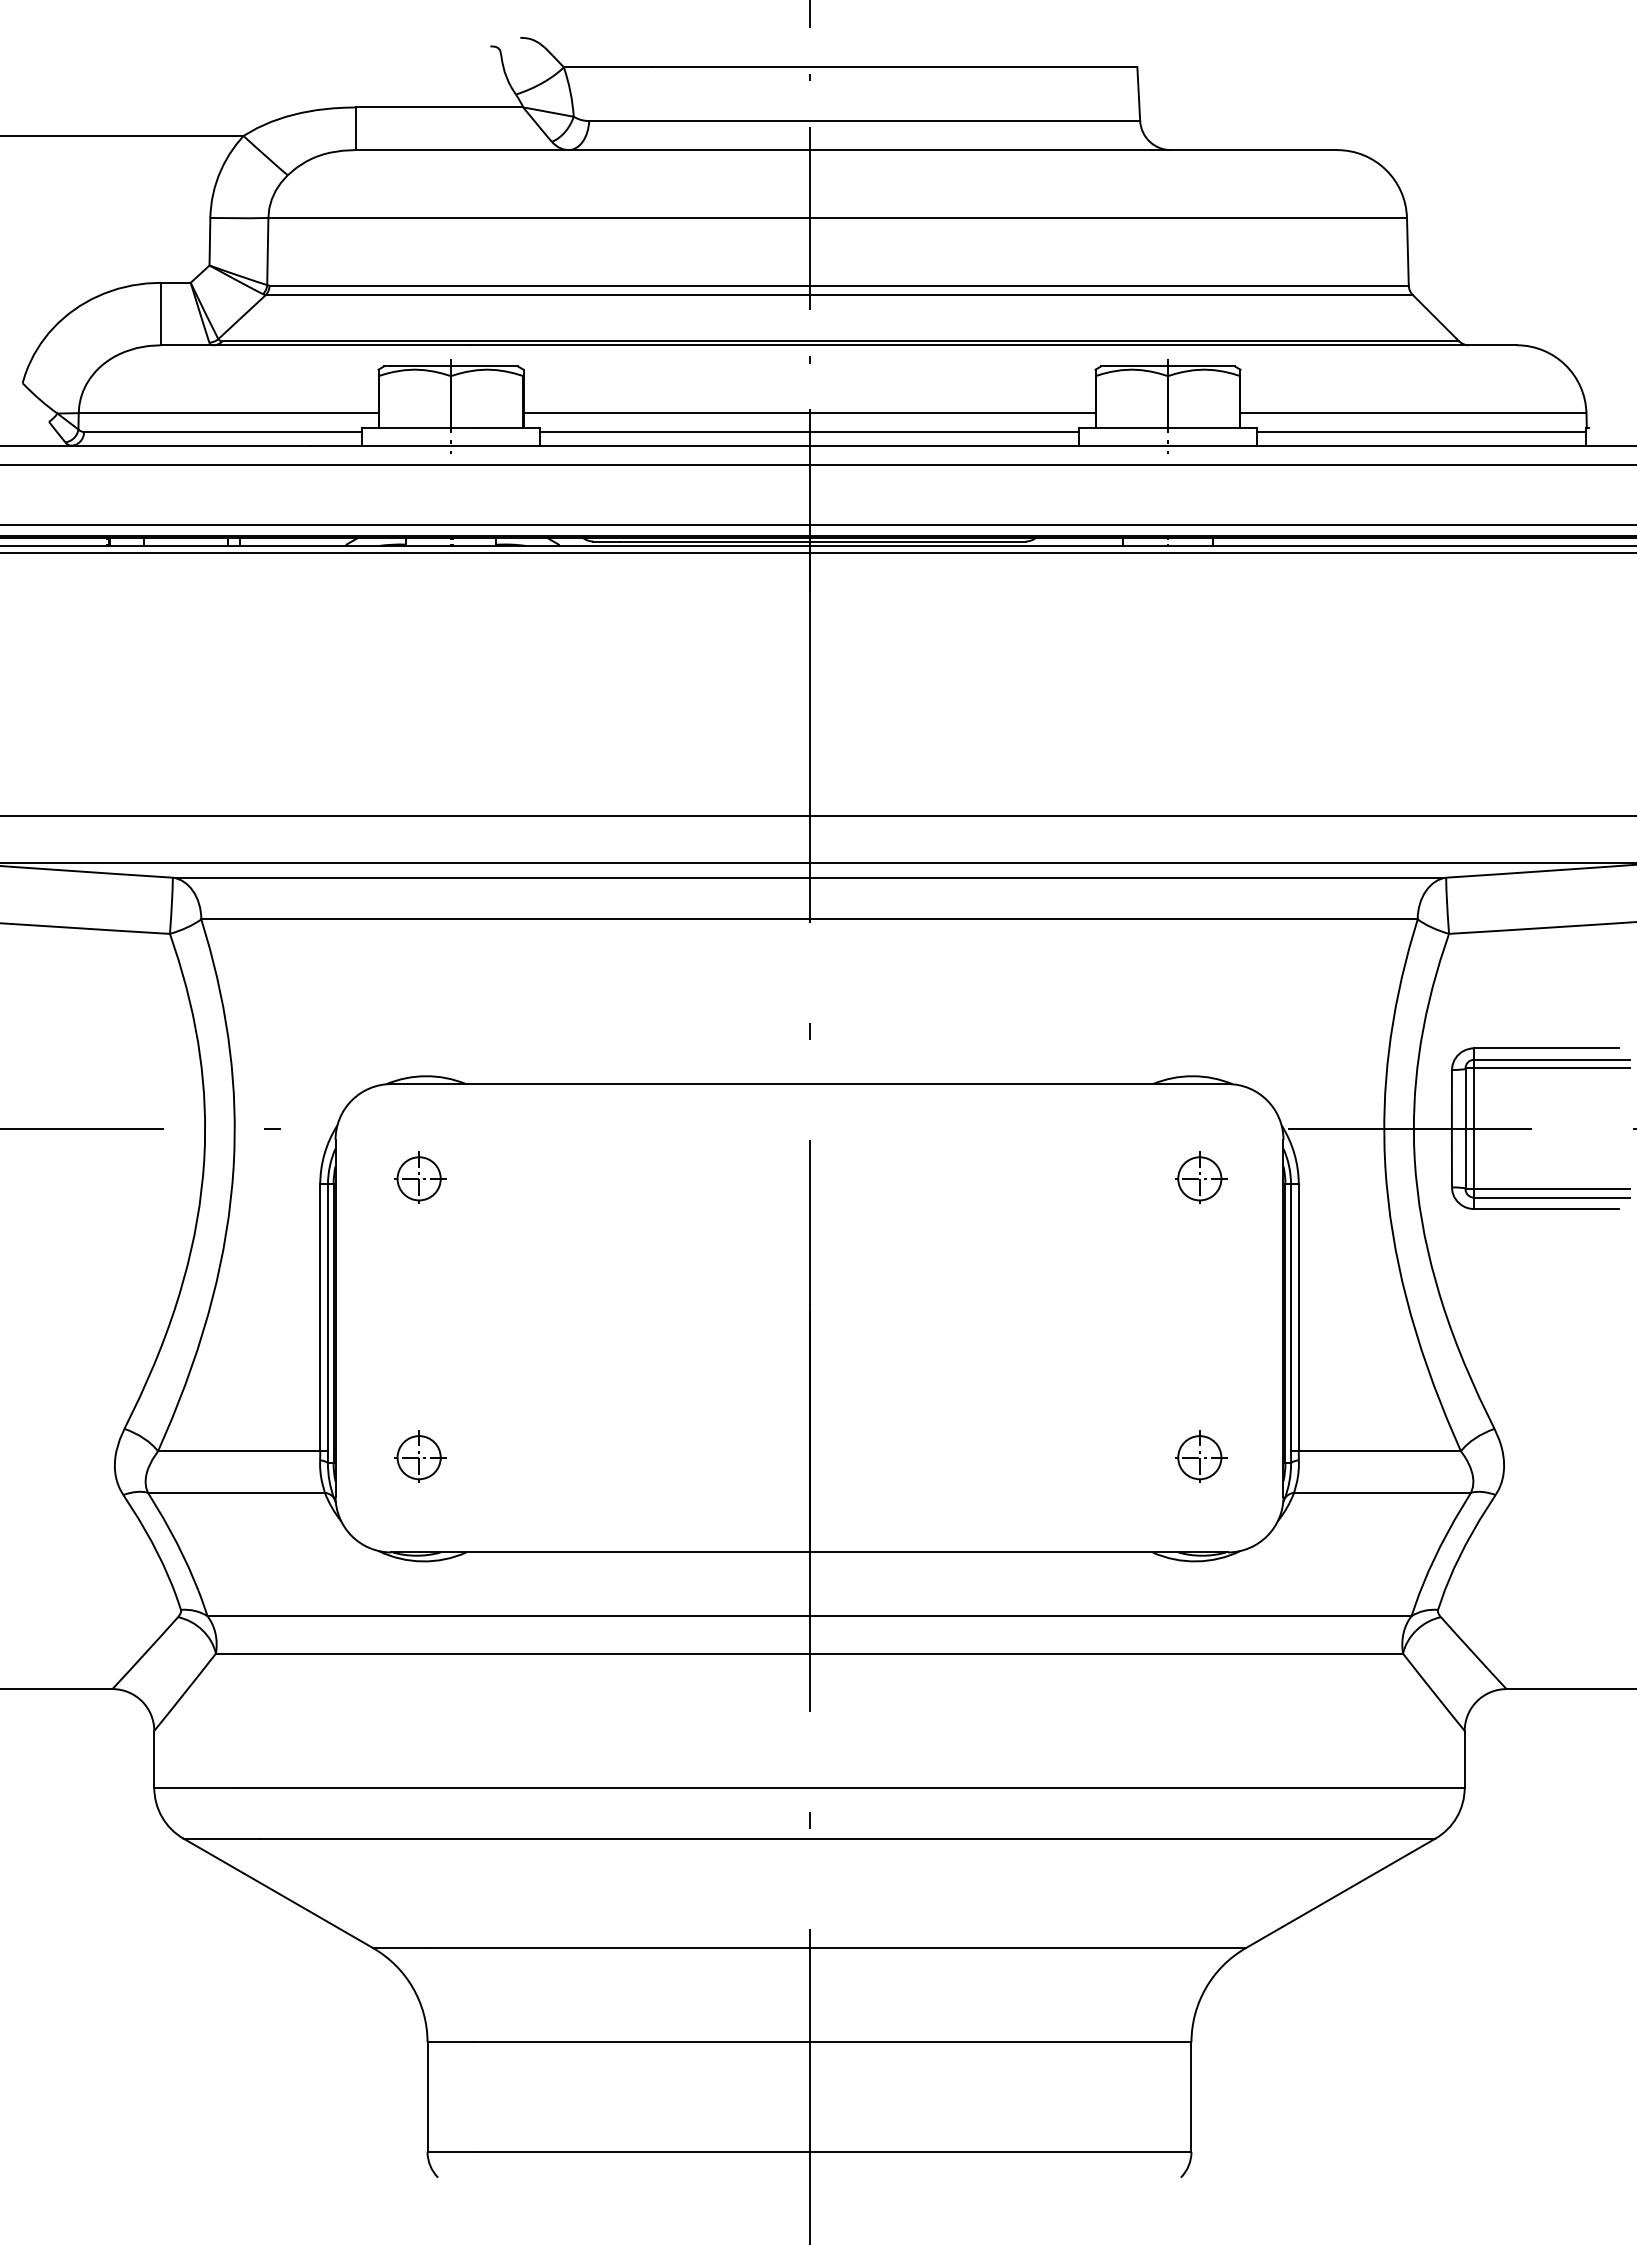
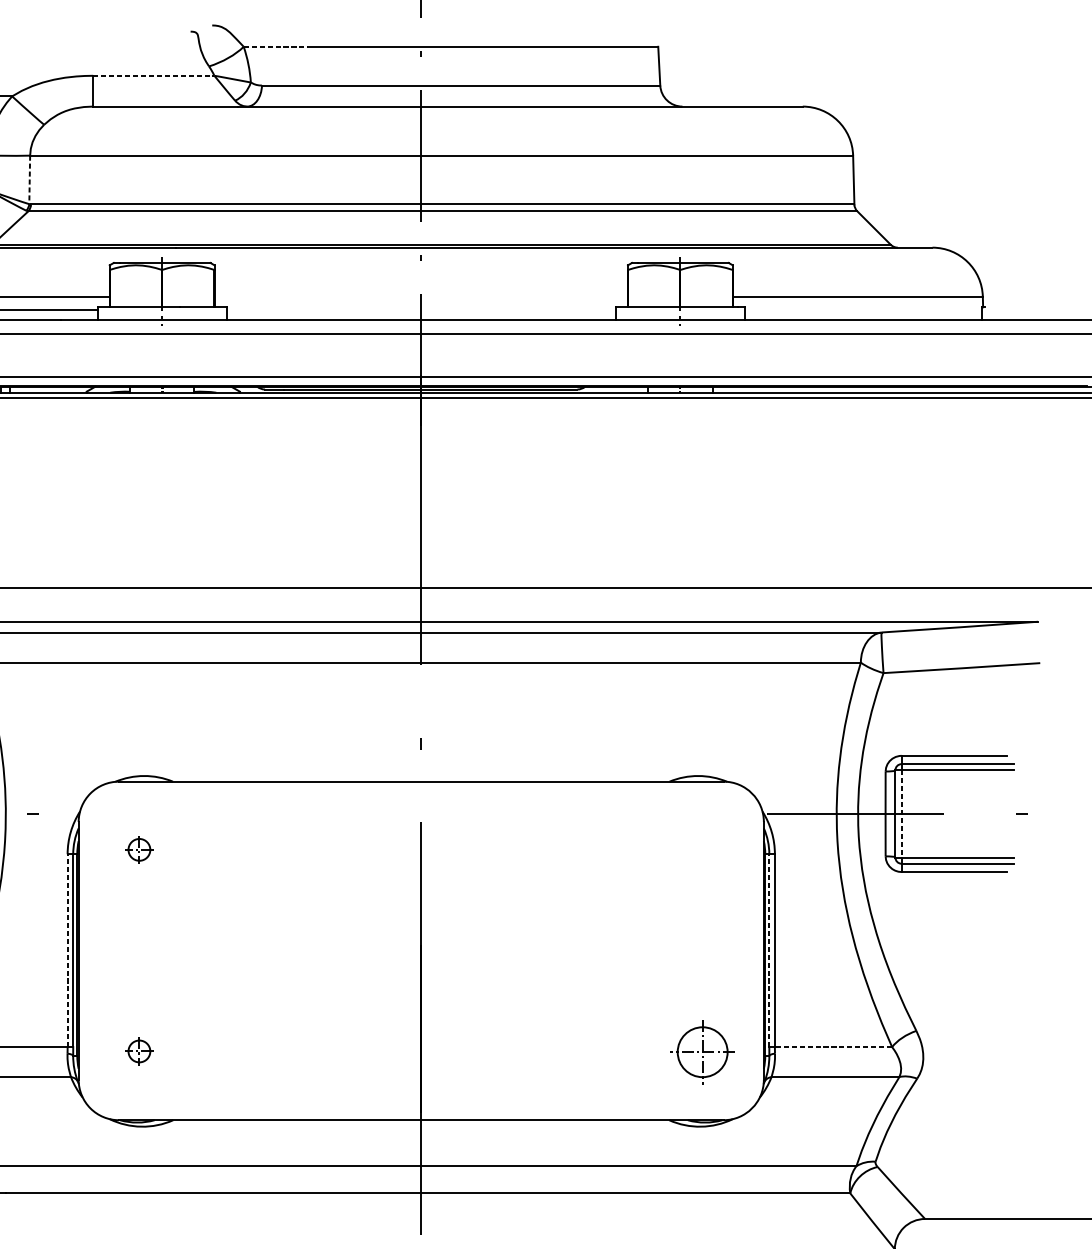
line: (608, 67) -> (275, 46), solid -> dashed
line: (439, 107) -> (153, 75), solid -> dashed
line: (267, 251) -> (29, 179), solid -> dashed
line: (809, 413) -> (421, 296), removed
line: (809, 432) -> (421, 310), removed
line: (1421, 432) -> (863, 310), removed
line: (1473, 1128) -> (901, 813), solid -> dashed
part: (420, 1177) -> (140, 849), size x0.7
part: (1201, 1177) -> (704, 849), removed
line: (320, 1317) -> (67, 950), solid -> dashed
line: (1291, 1317) -> (769, 950), solid -> dashed
line: (1379, 1451) -> (833, 1047), solid -> dashed
part: (420, 1456) -> (140, 1050), size x0.7
part: (1201, 1456) -> (704, 1050), size x1.6

